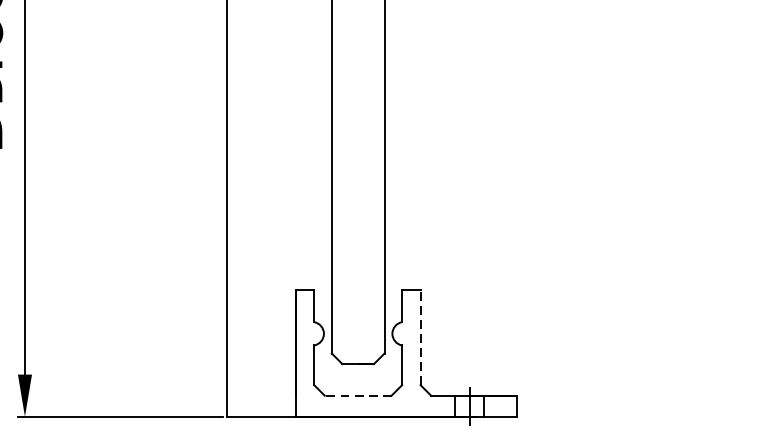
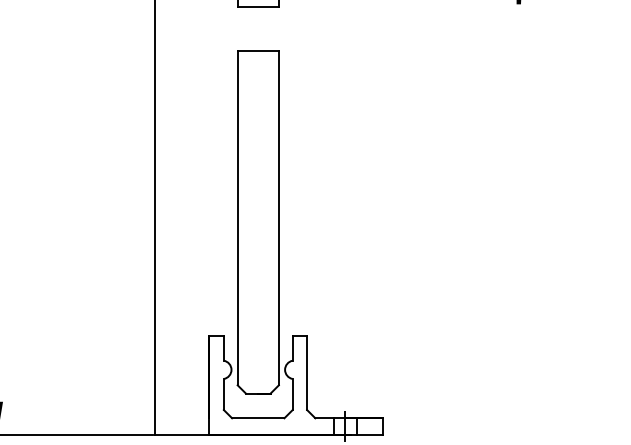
line: (421, 337) -> (307, 372), dashed -> solid
line: (357, 395) -> (257, 418), dashed -> solid

